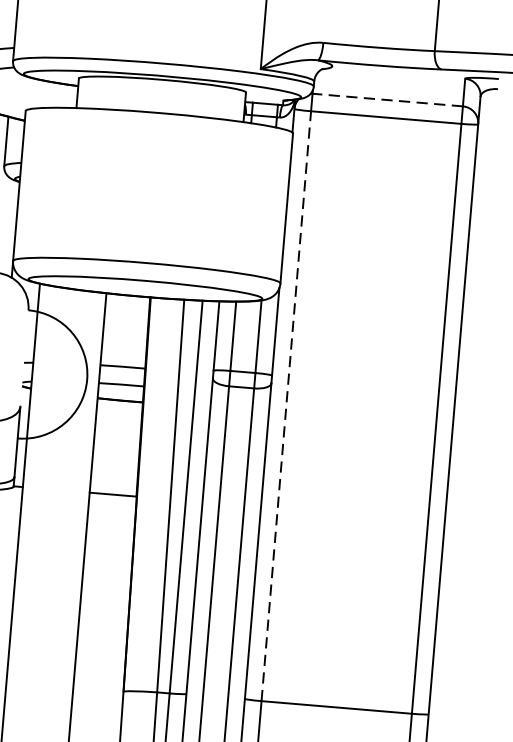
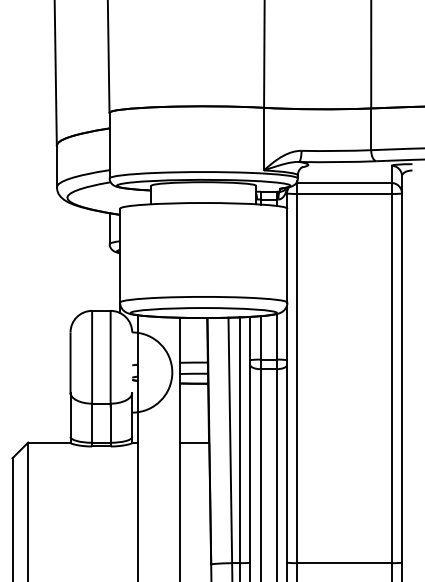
line: (387, 100) -> (344, 183), dashed -> solid
line: (286, 406) -> (297, 378), dashed -> solid

